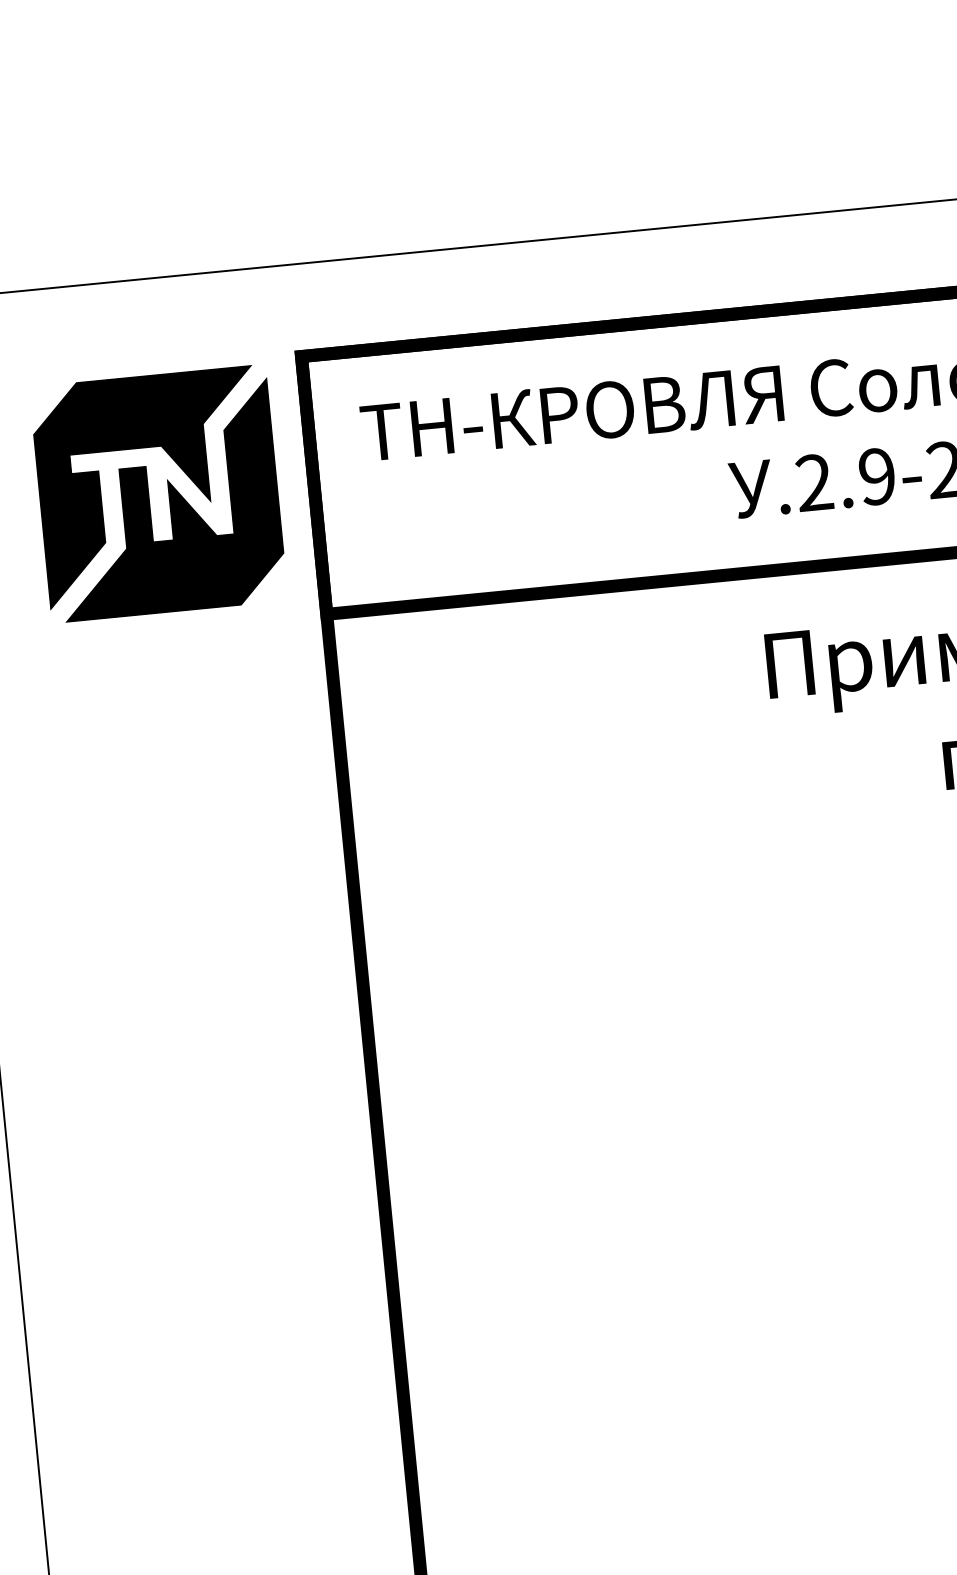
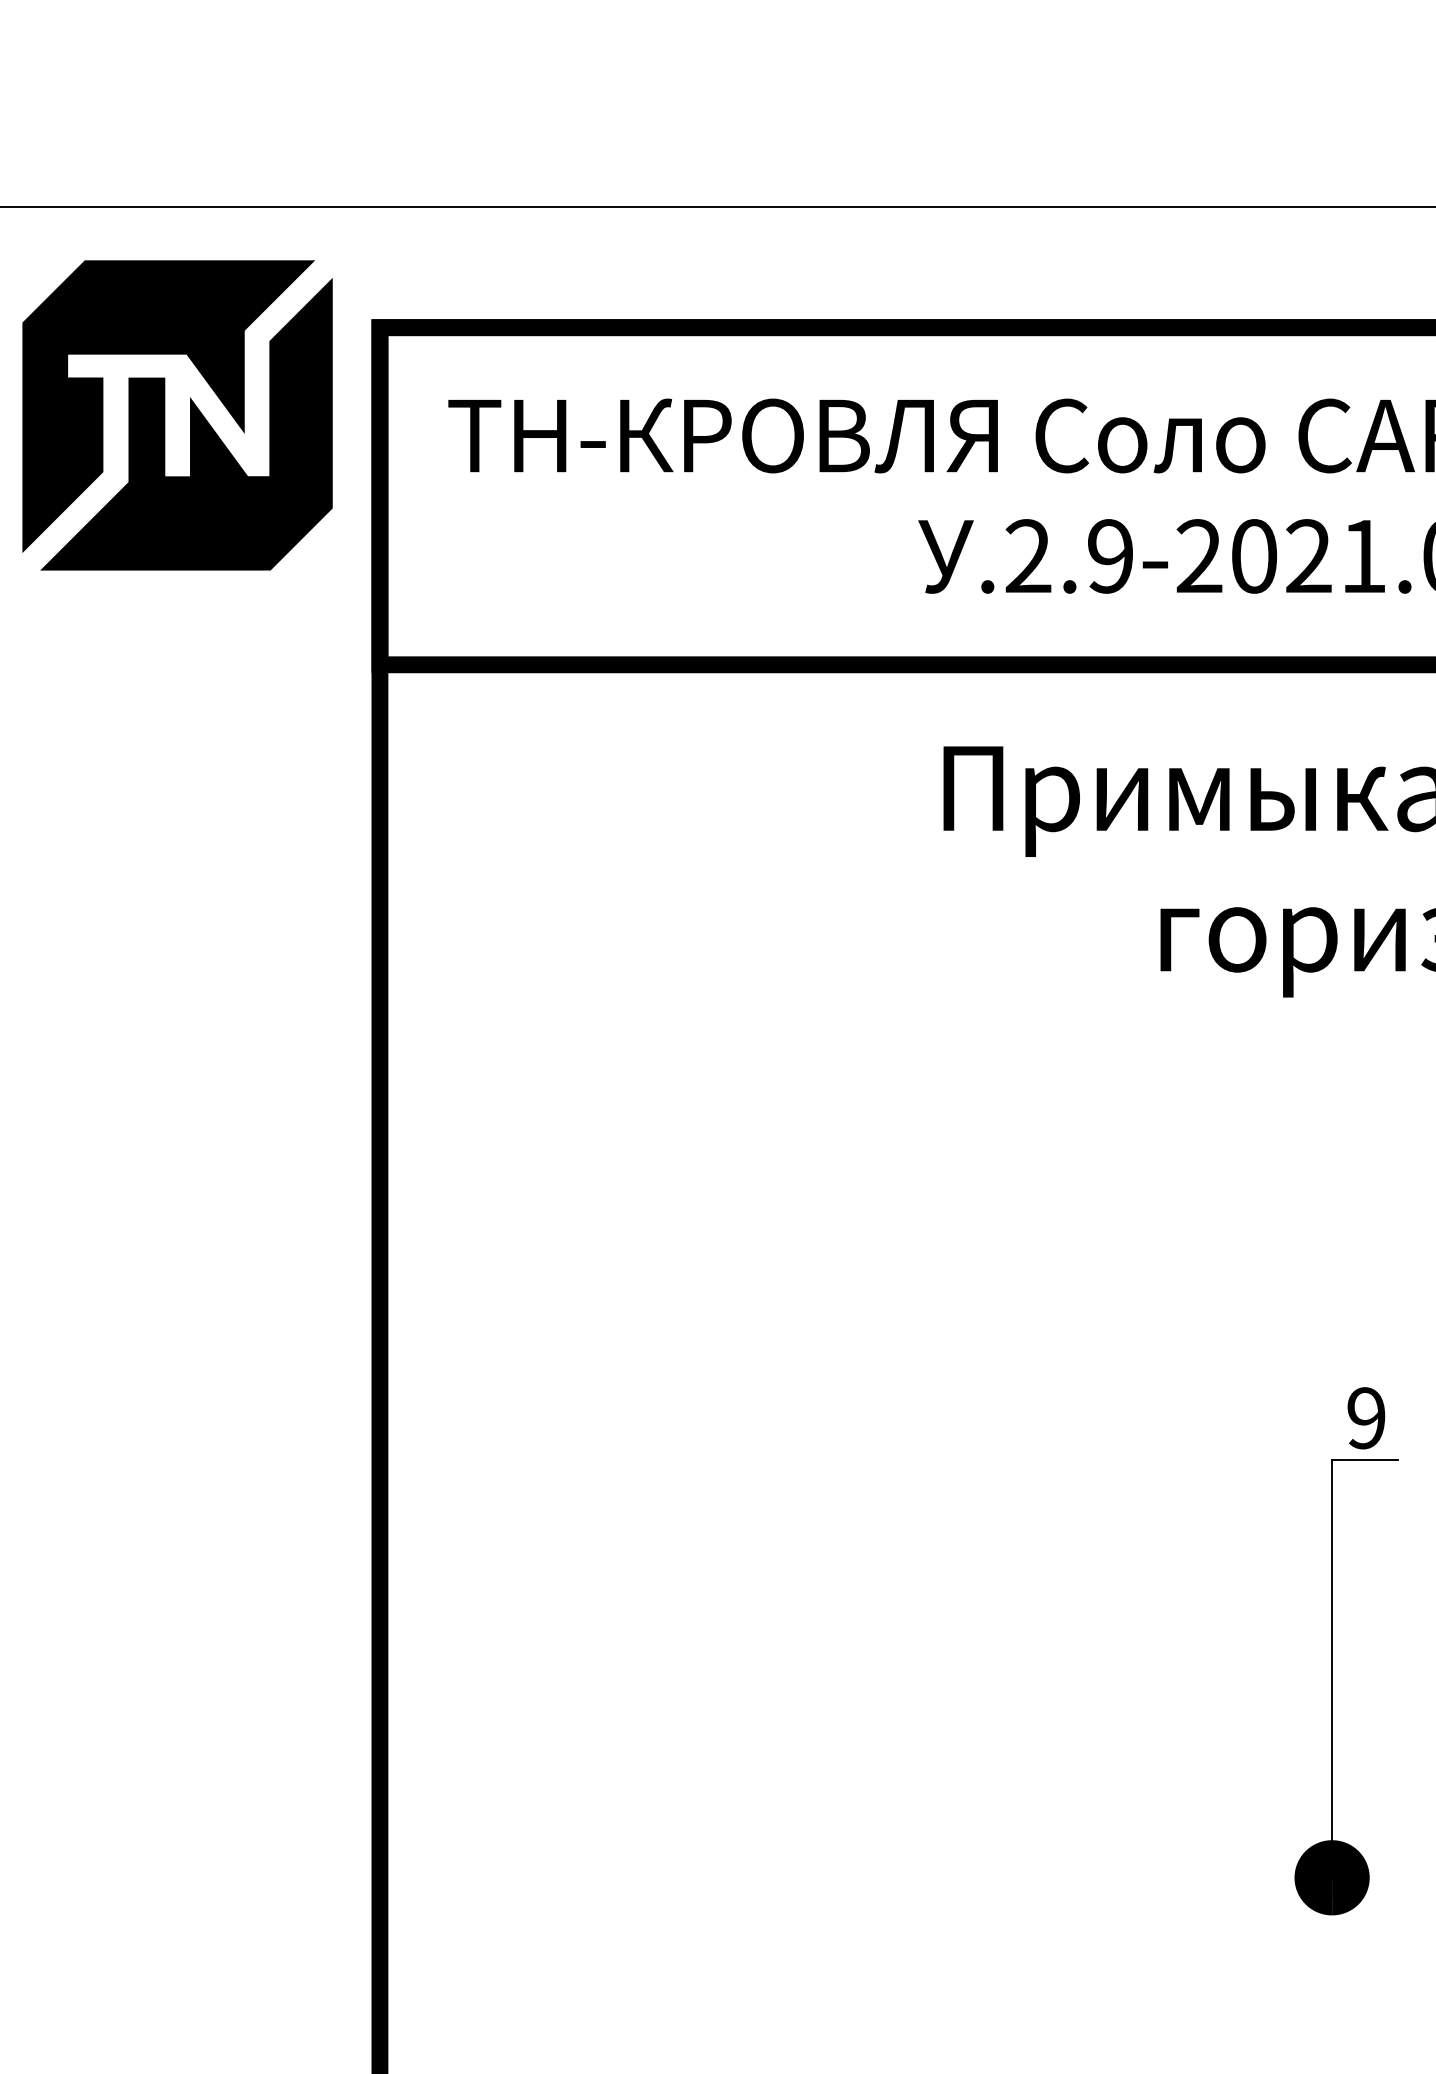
part: (149, 494) -> (165, 415), moved

